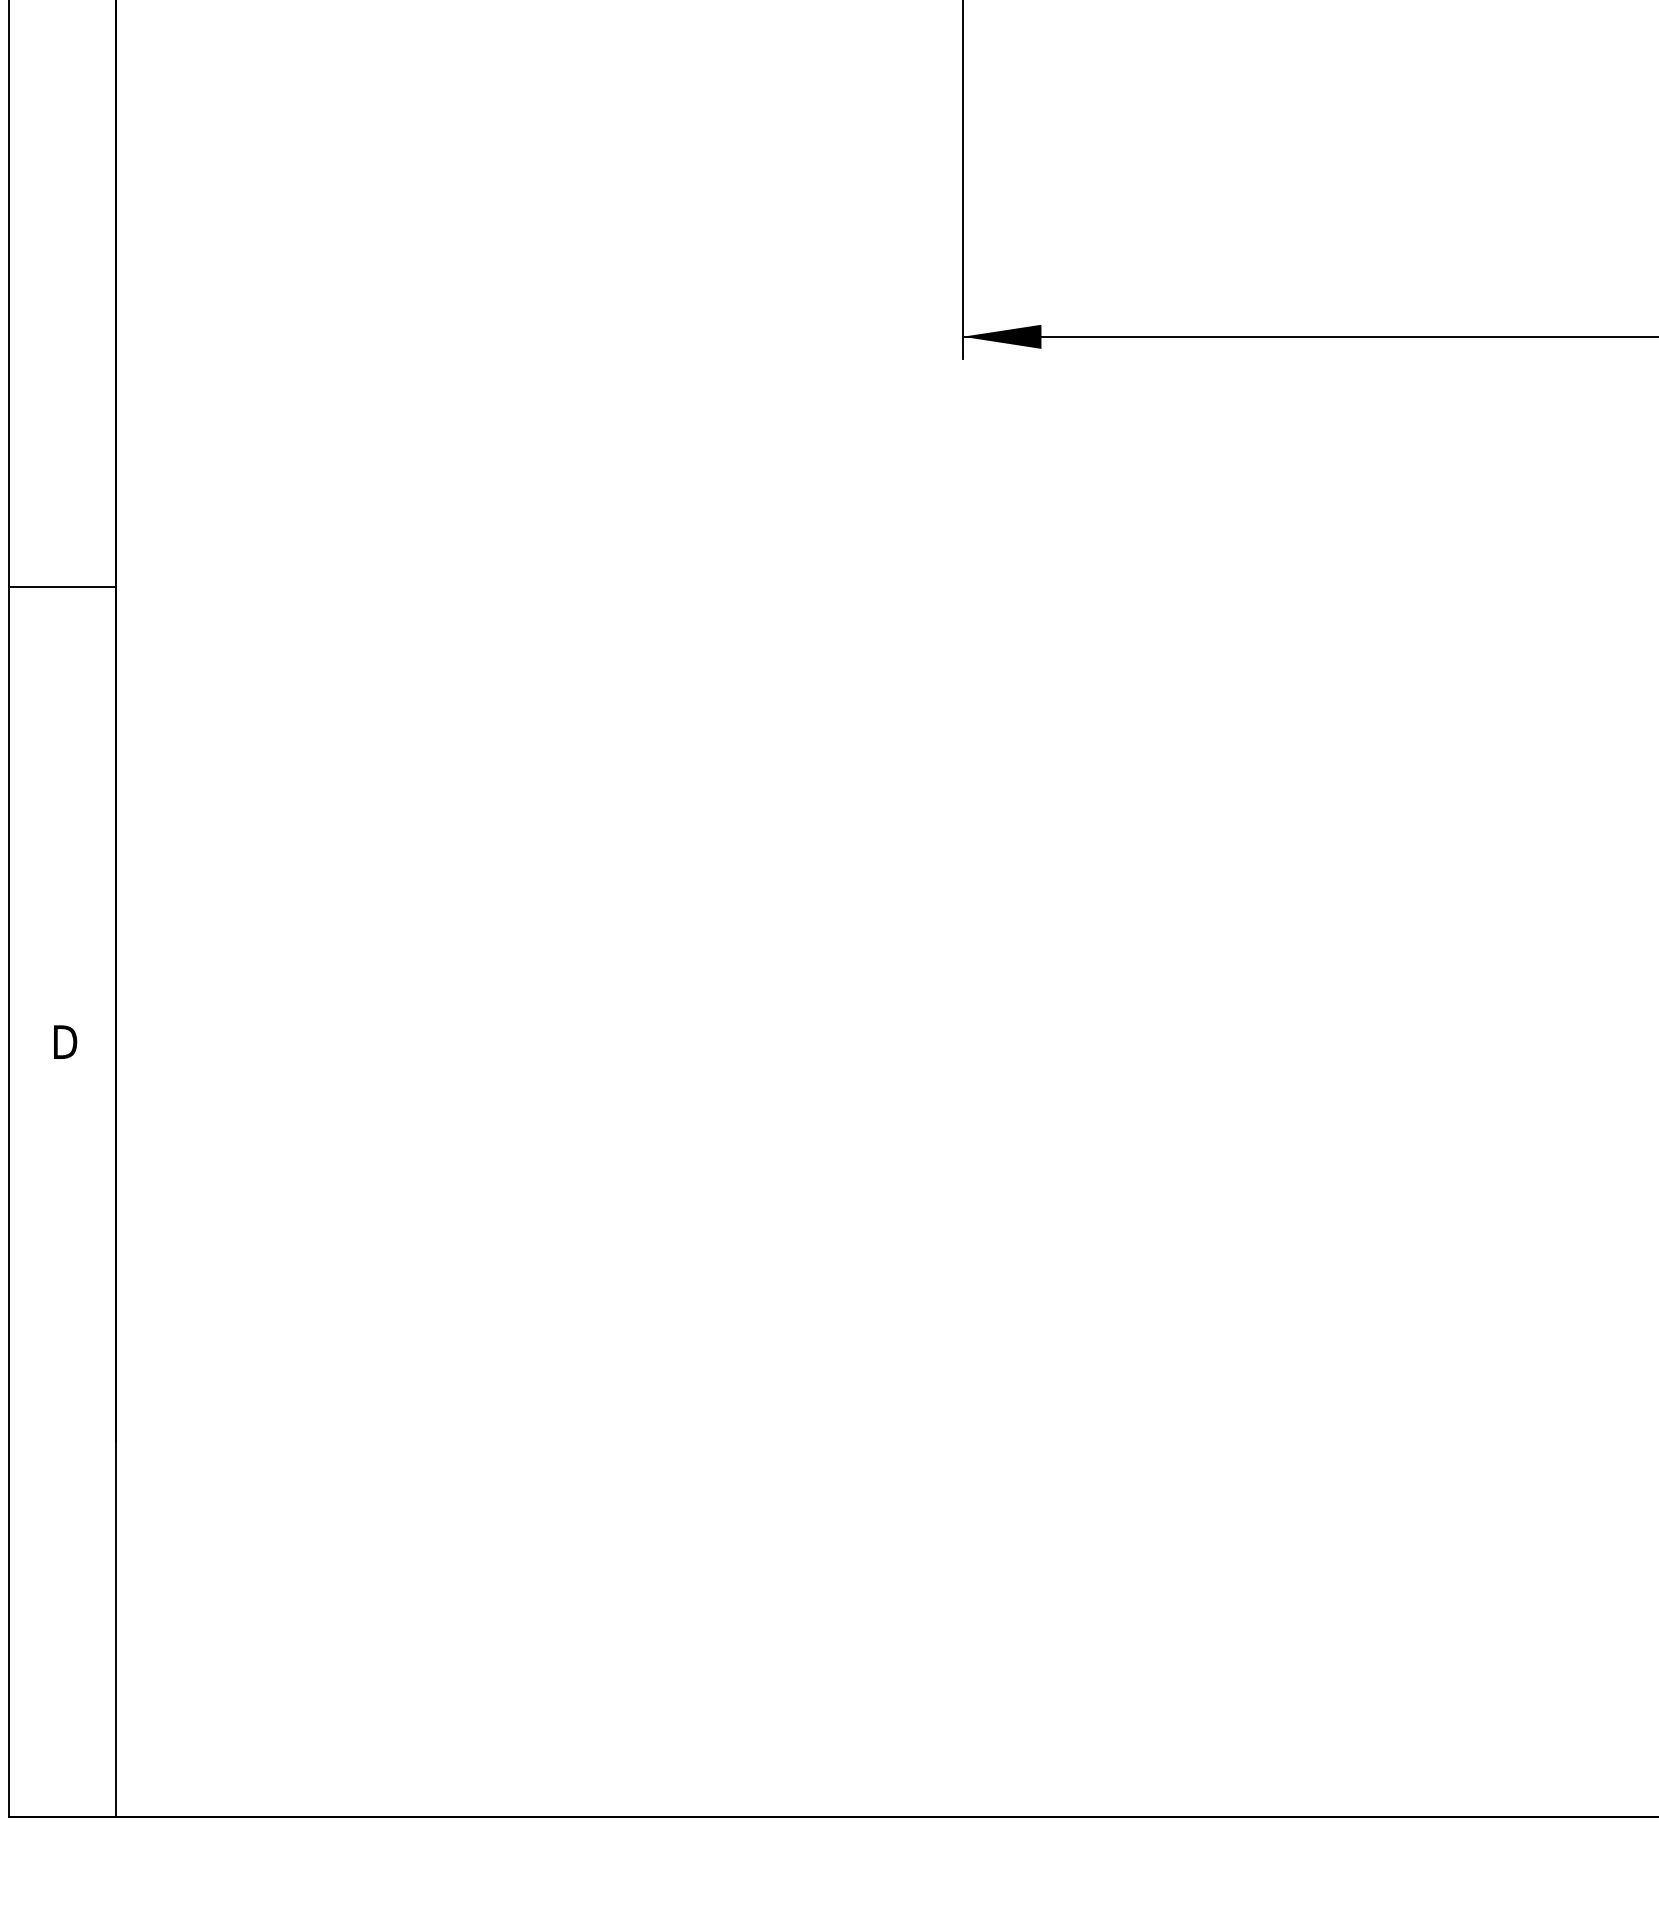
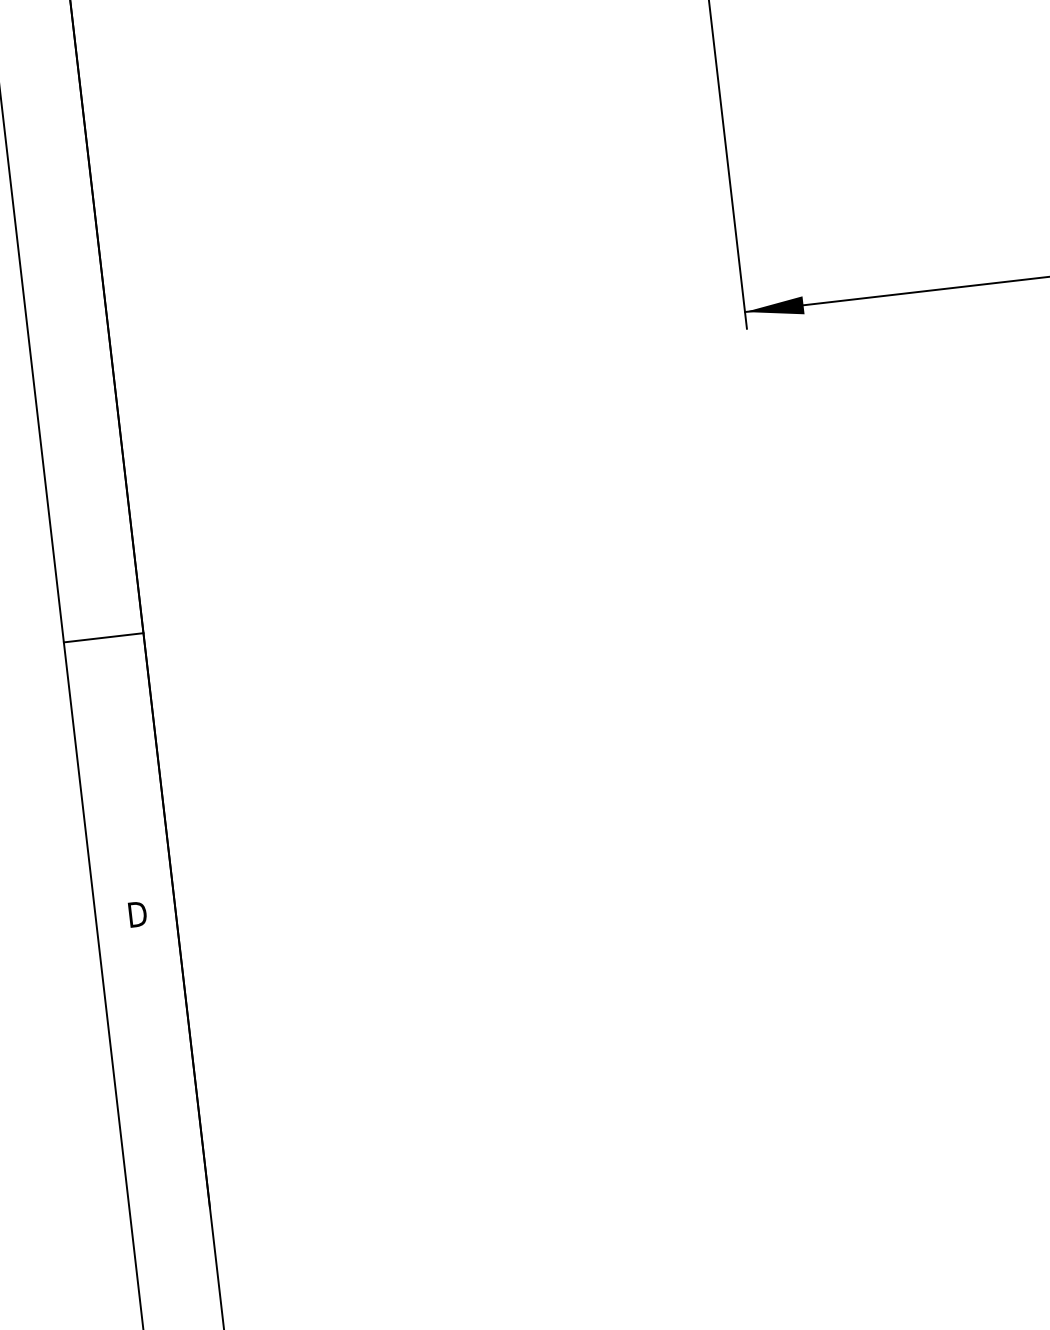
line: (62, 587) -> (103, 637), moved

